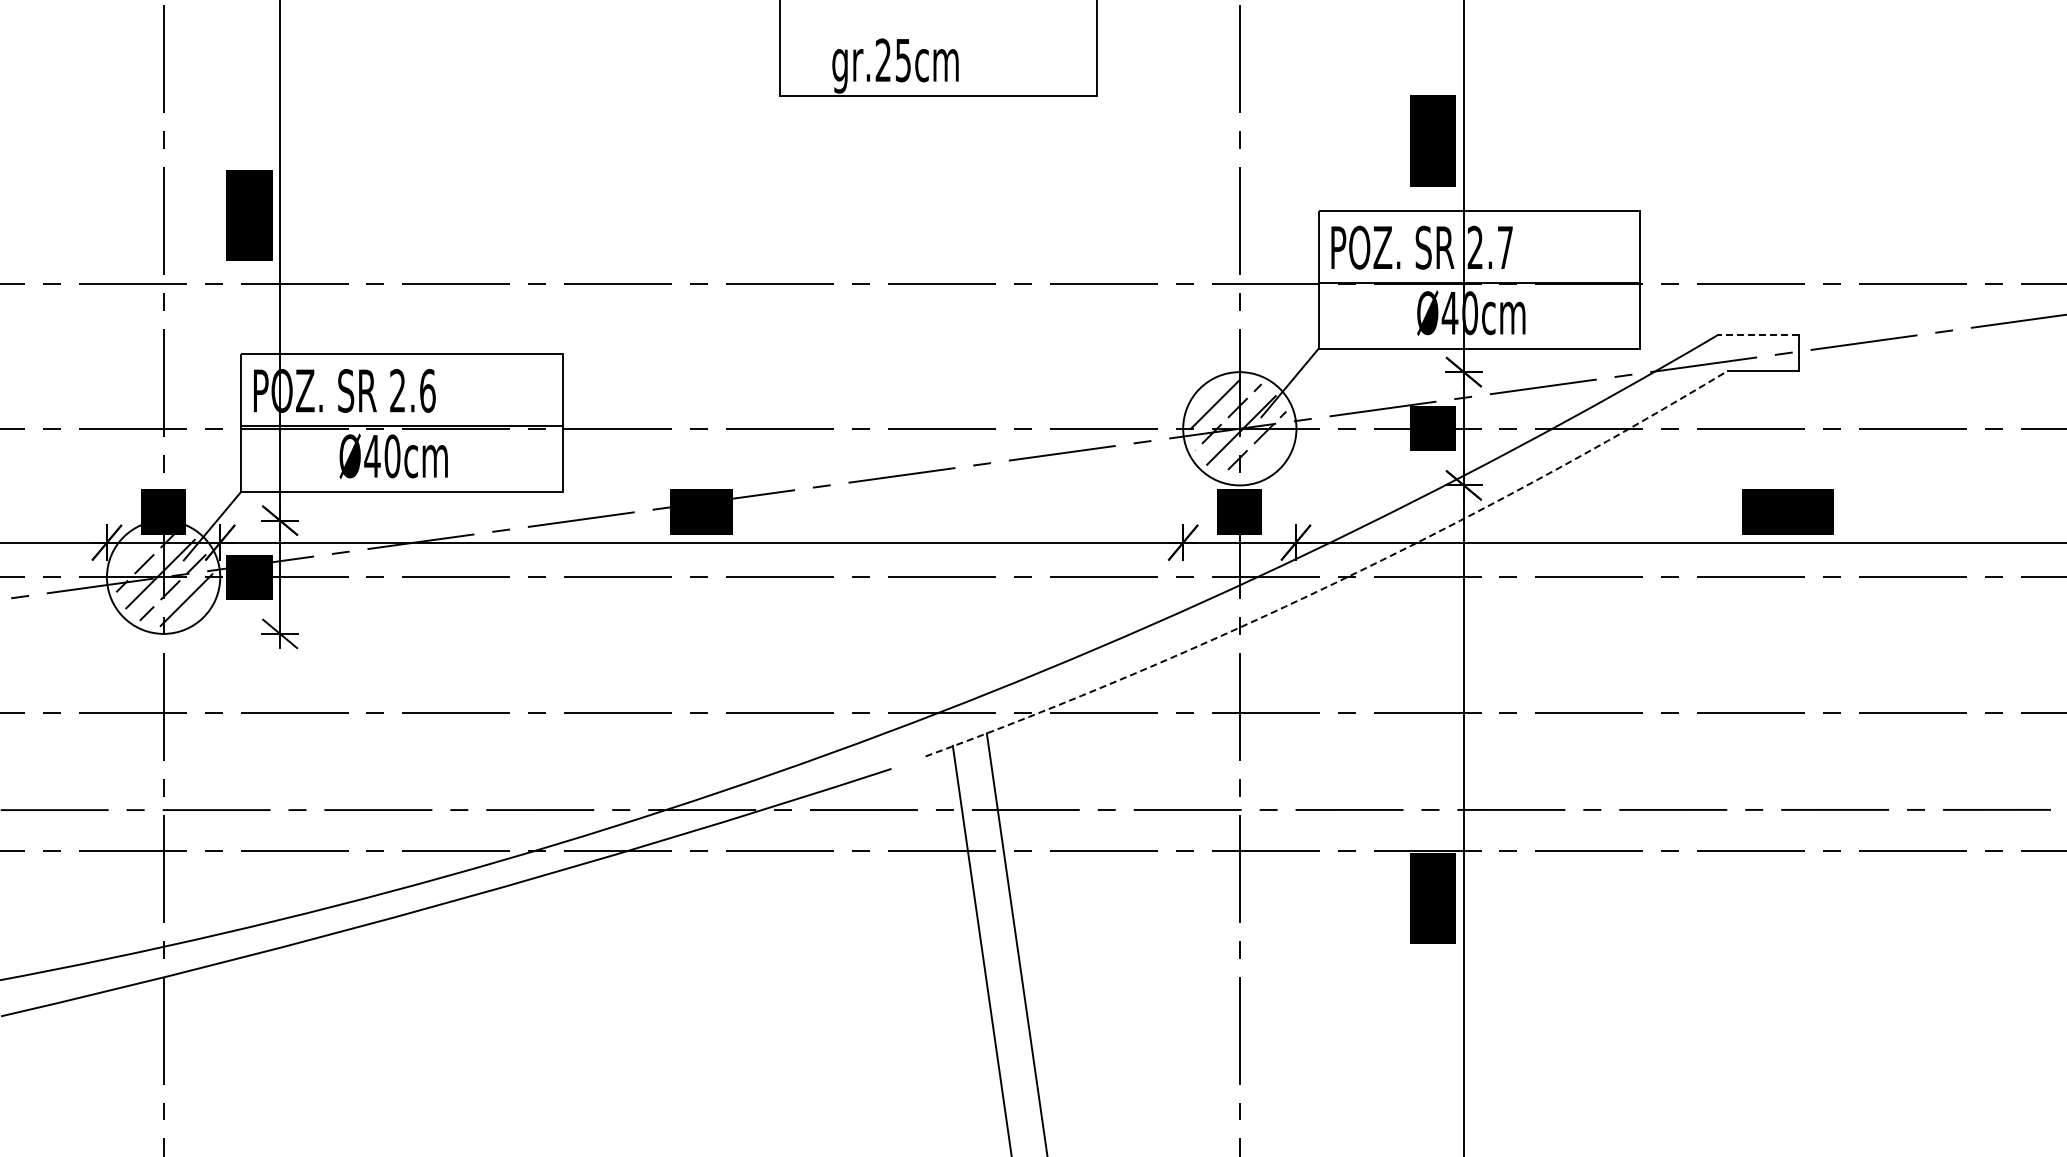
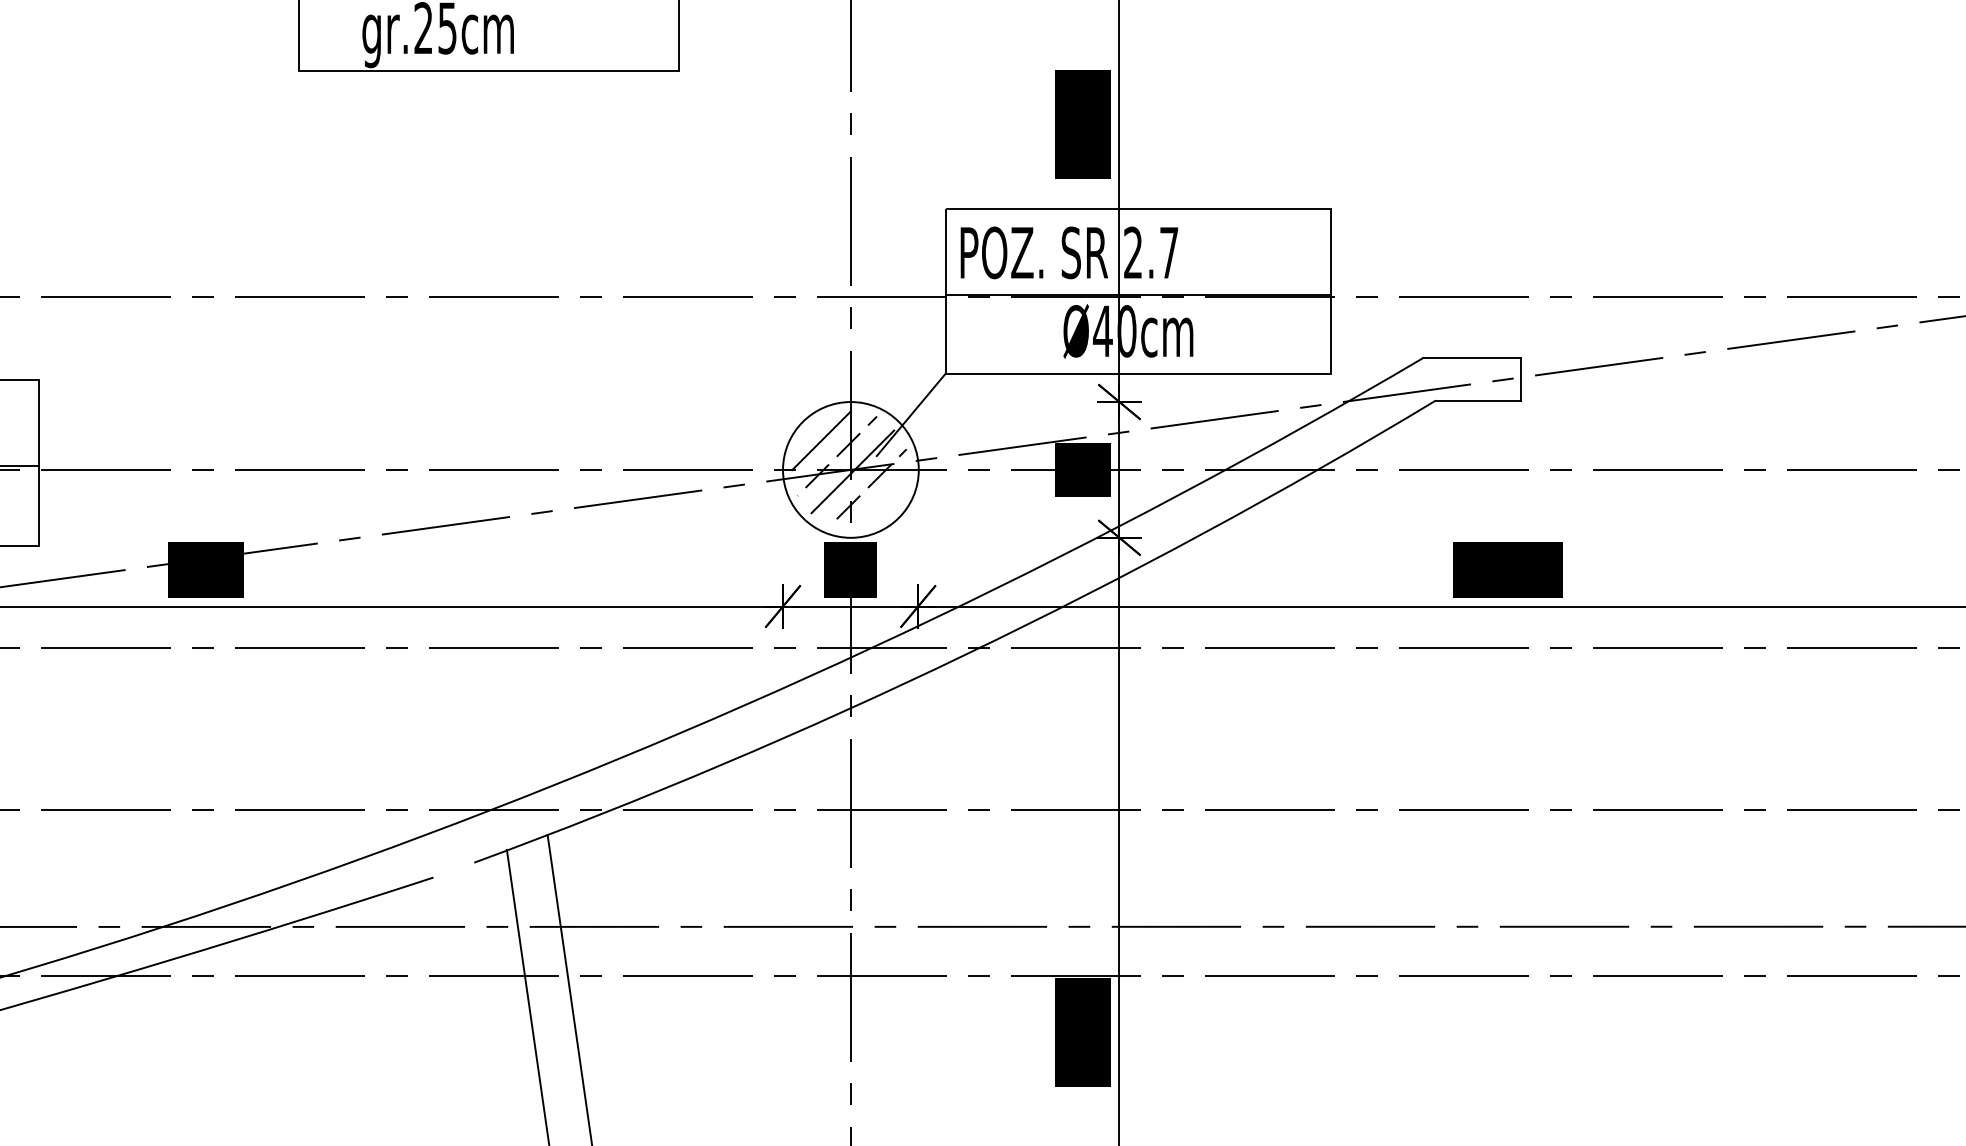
line: (1758, 335) -> (1472, 358), dashed -> solid
arc: (1335, 582) -> (965, 654), dashed -> solid

